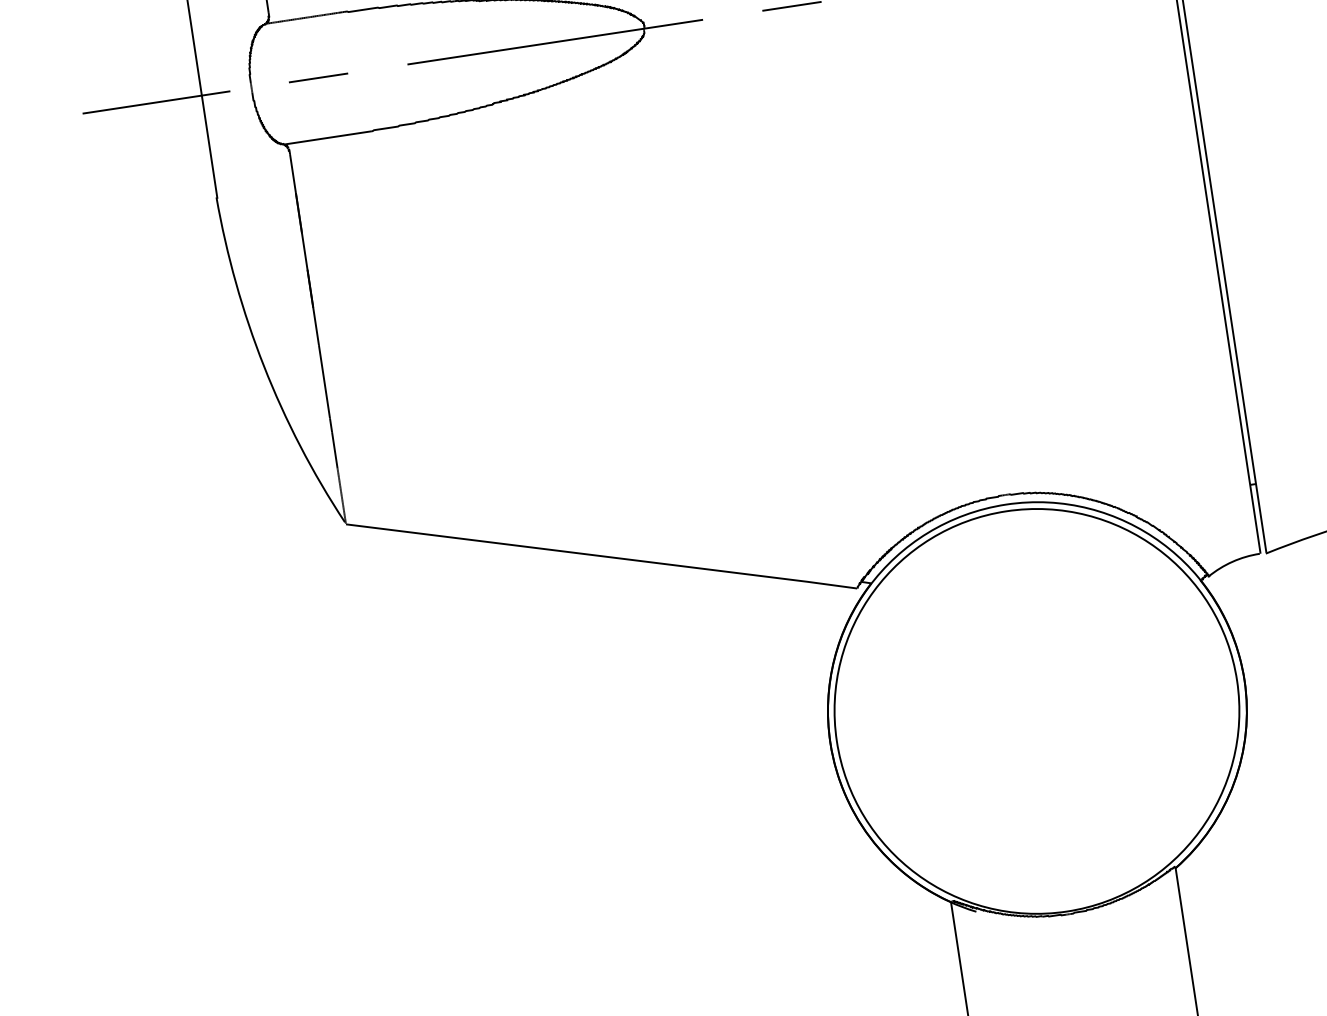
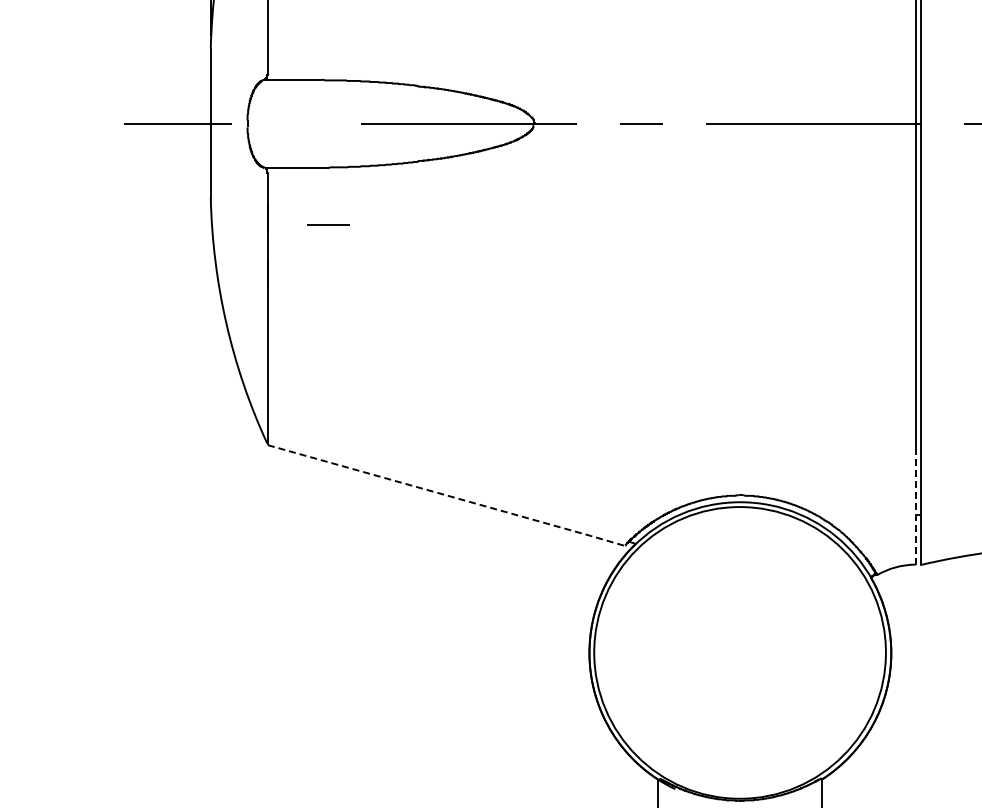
line: (318, 77) -> (328, 224), moved
line: (1249, 478) -> (916, 509), solid -> dashed
line: (602, 556) -> (447, 495), solid -> dashed

